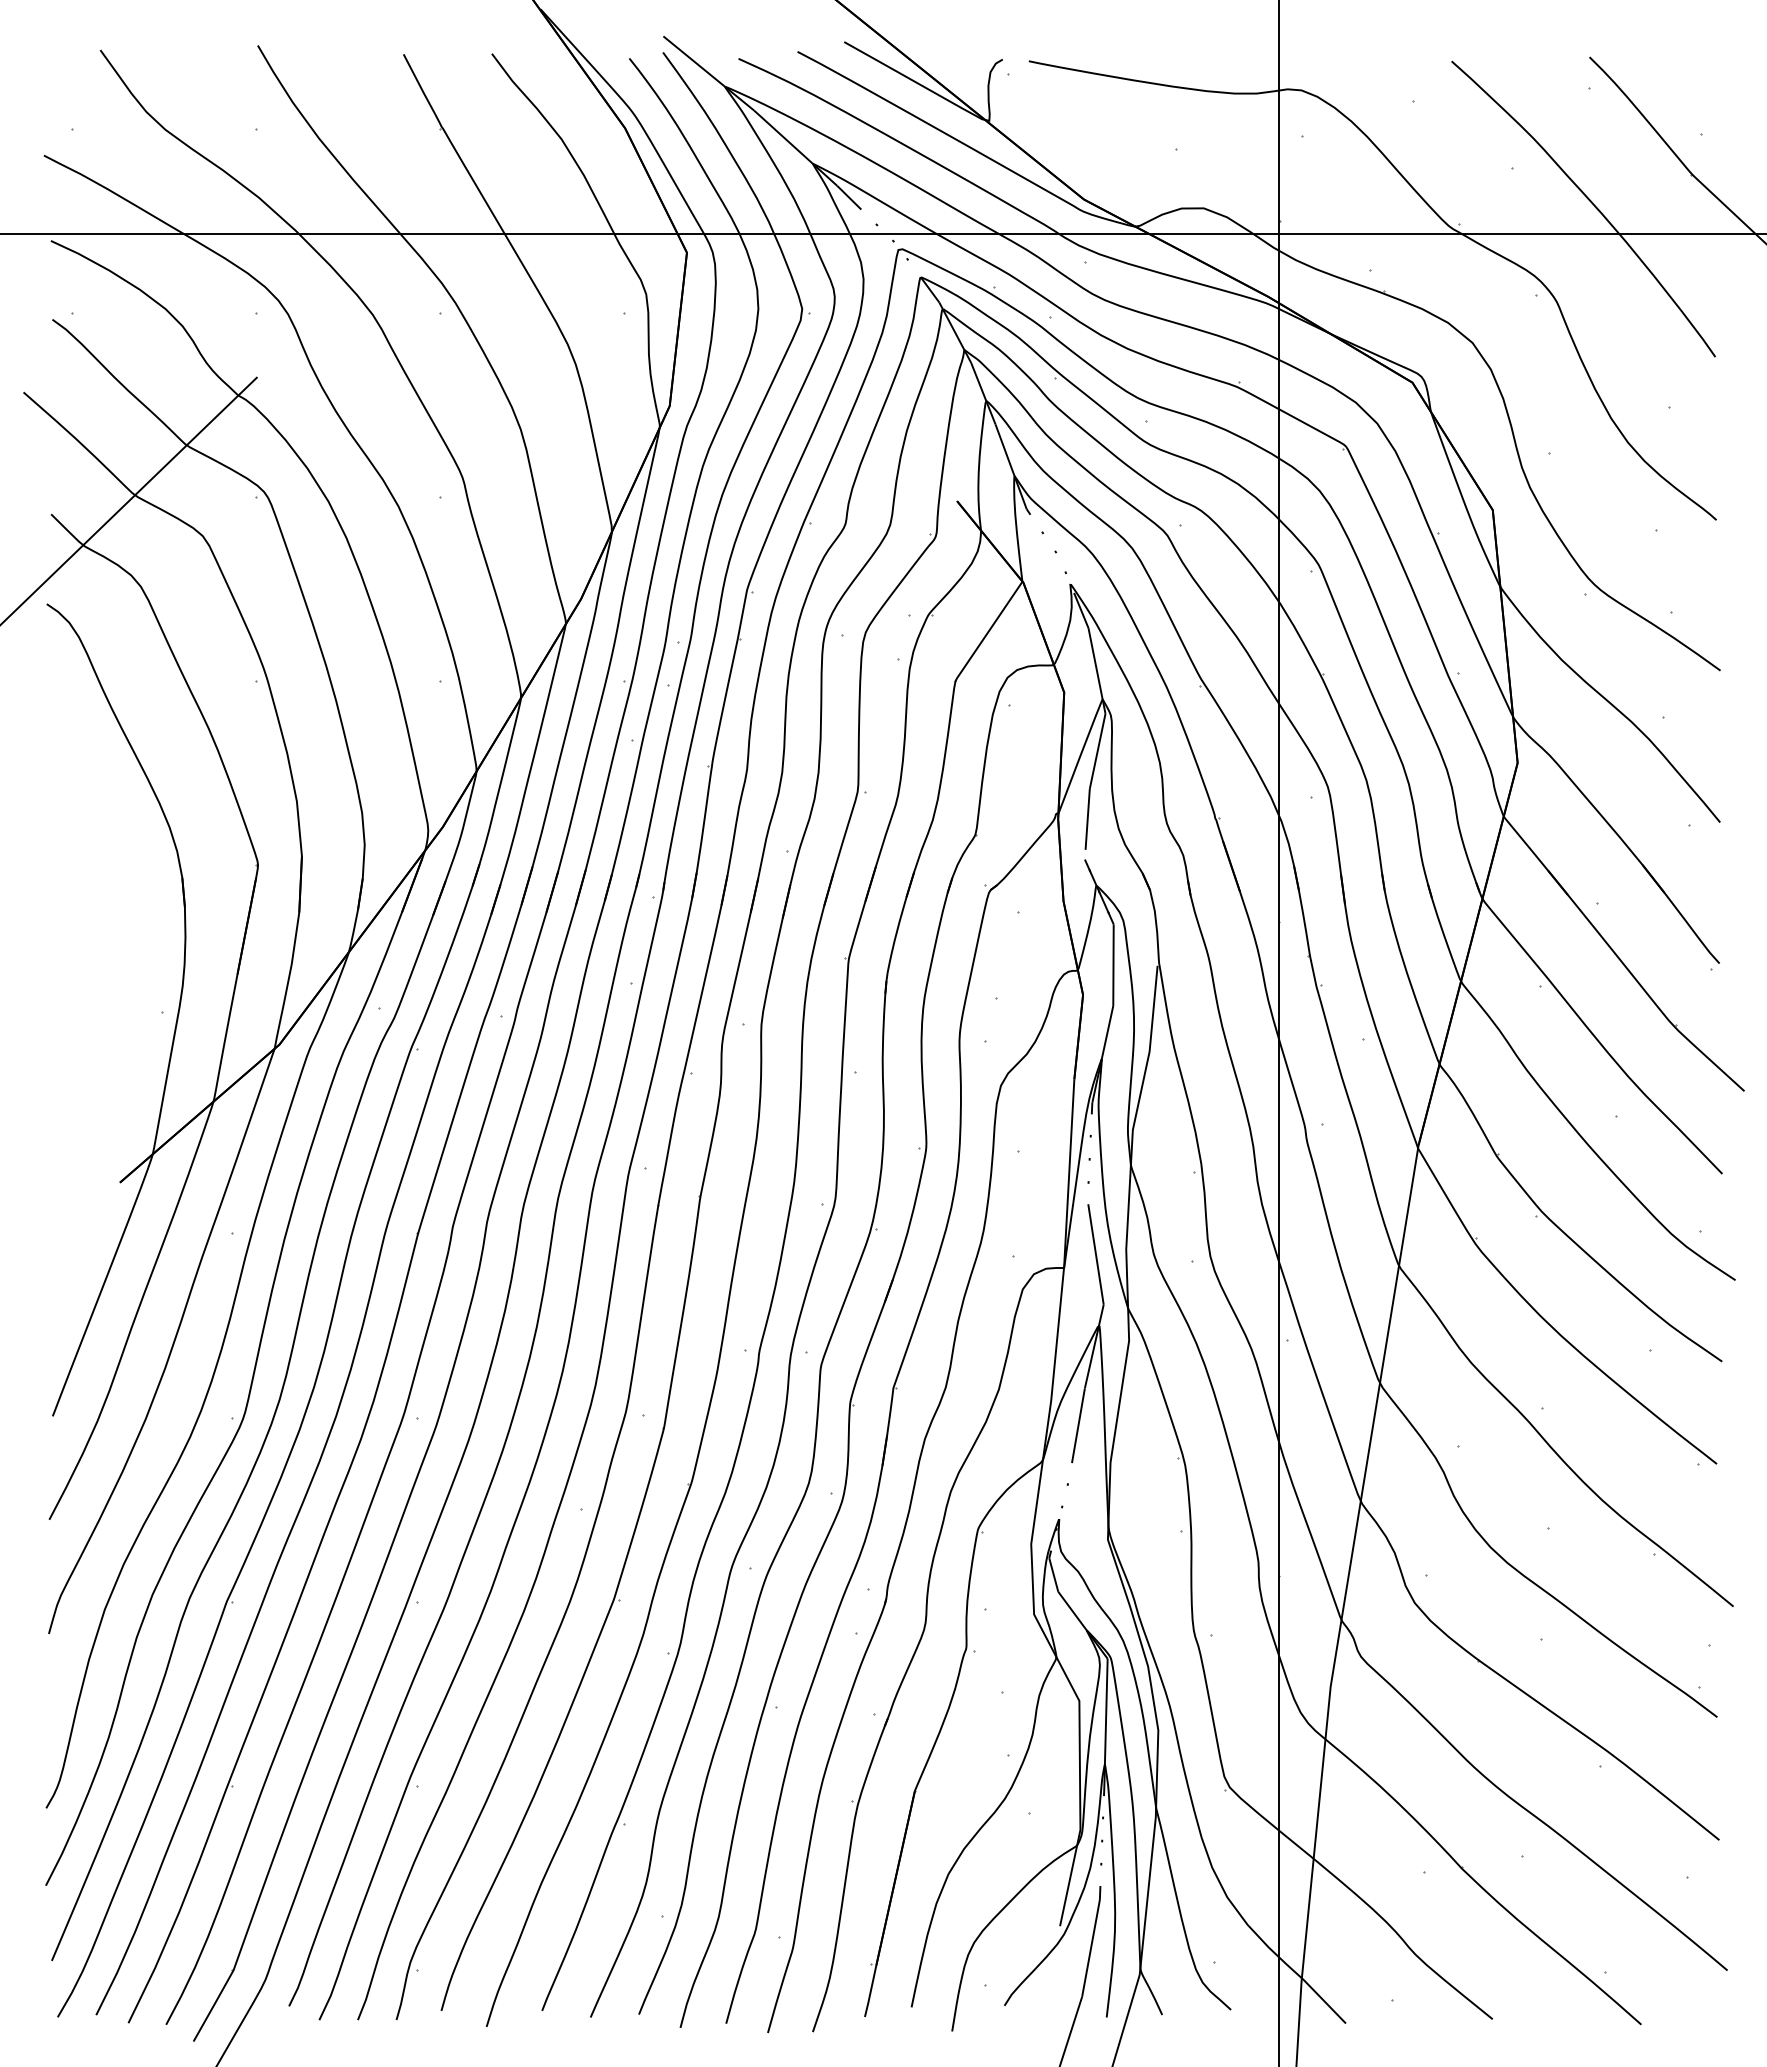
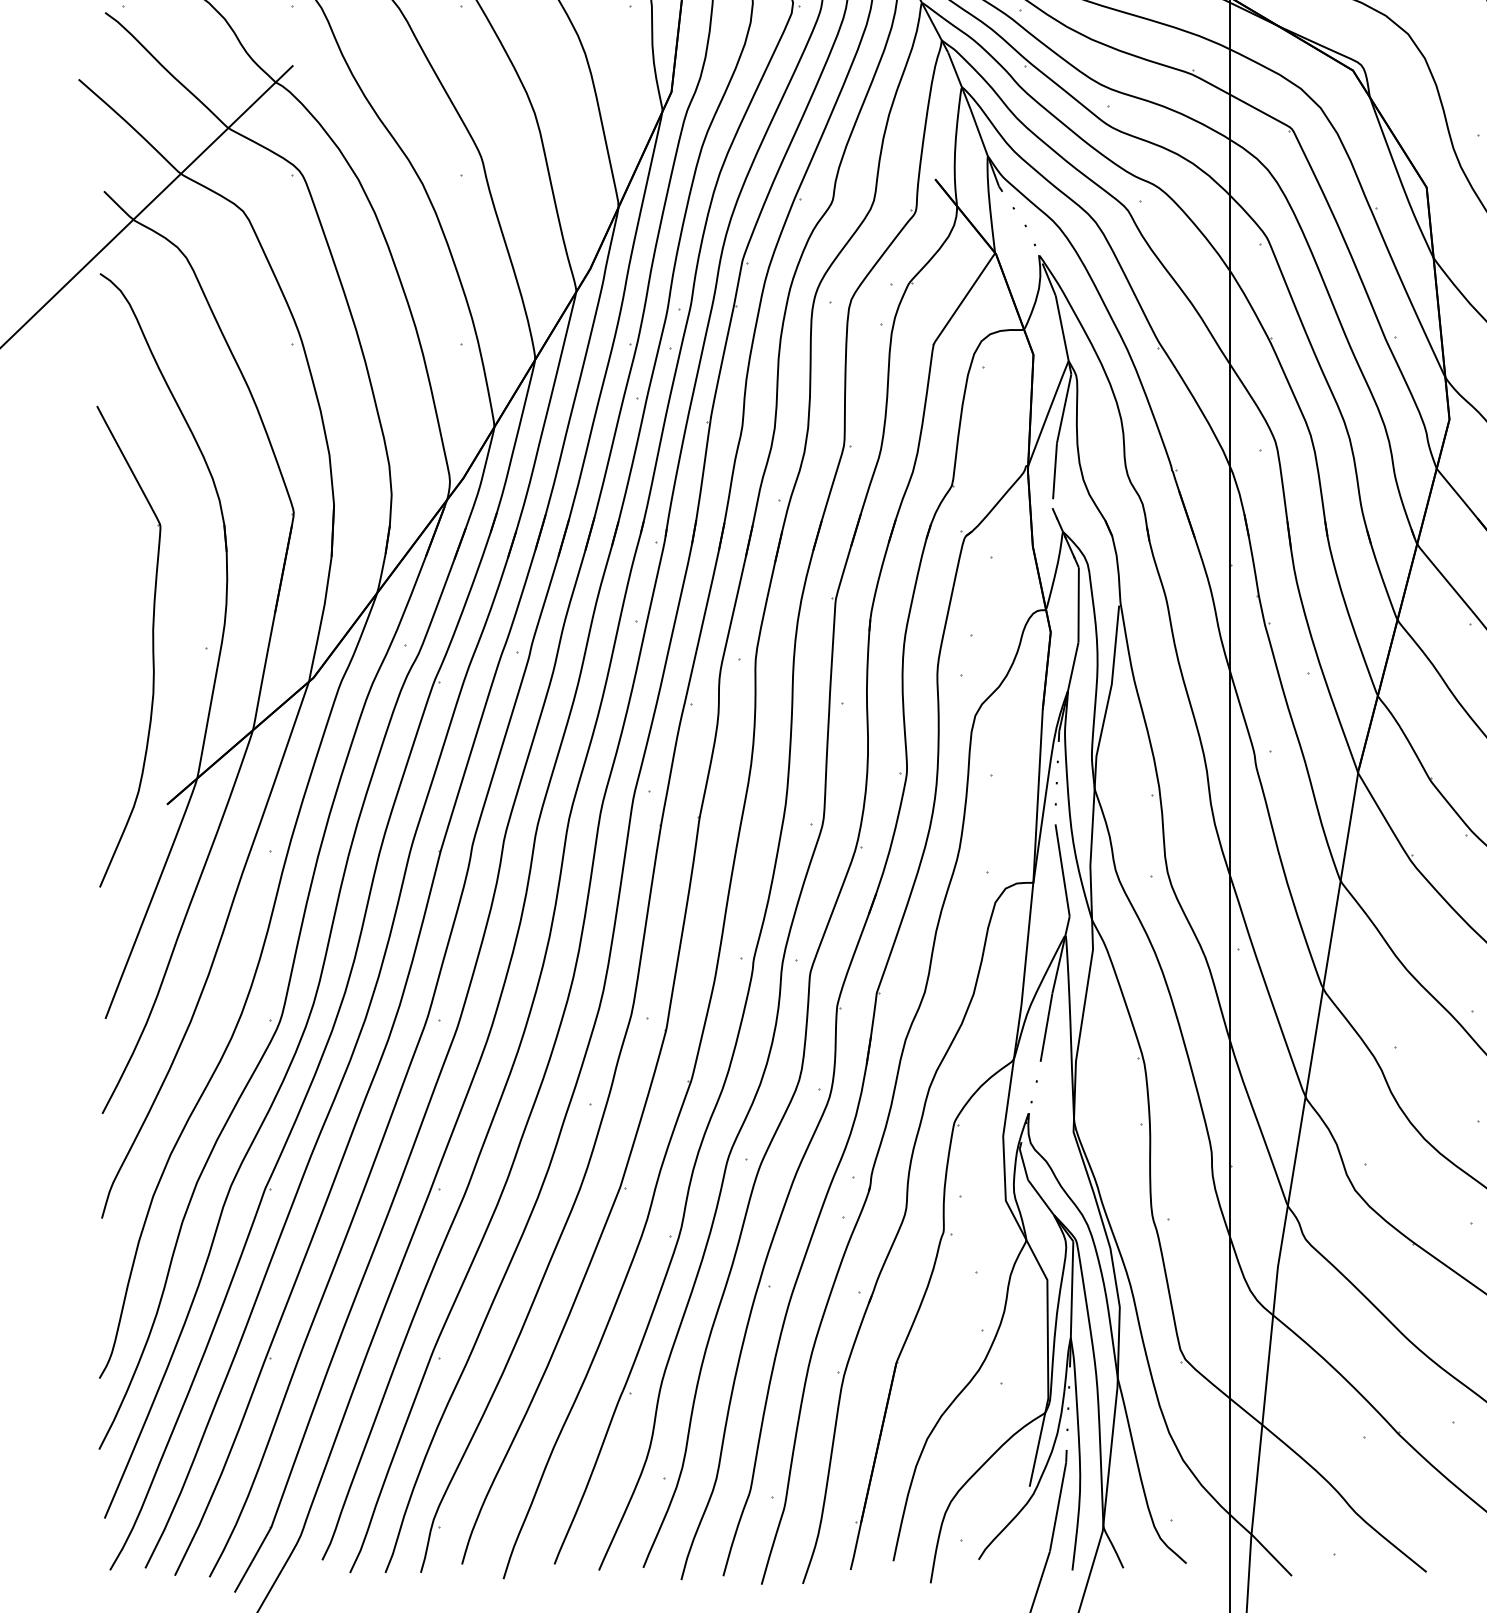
part: (104, 1010) -> (152, 646), added

